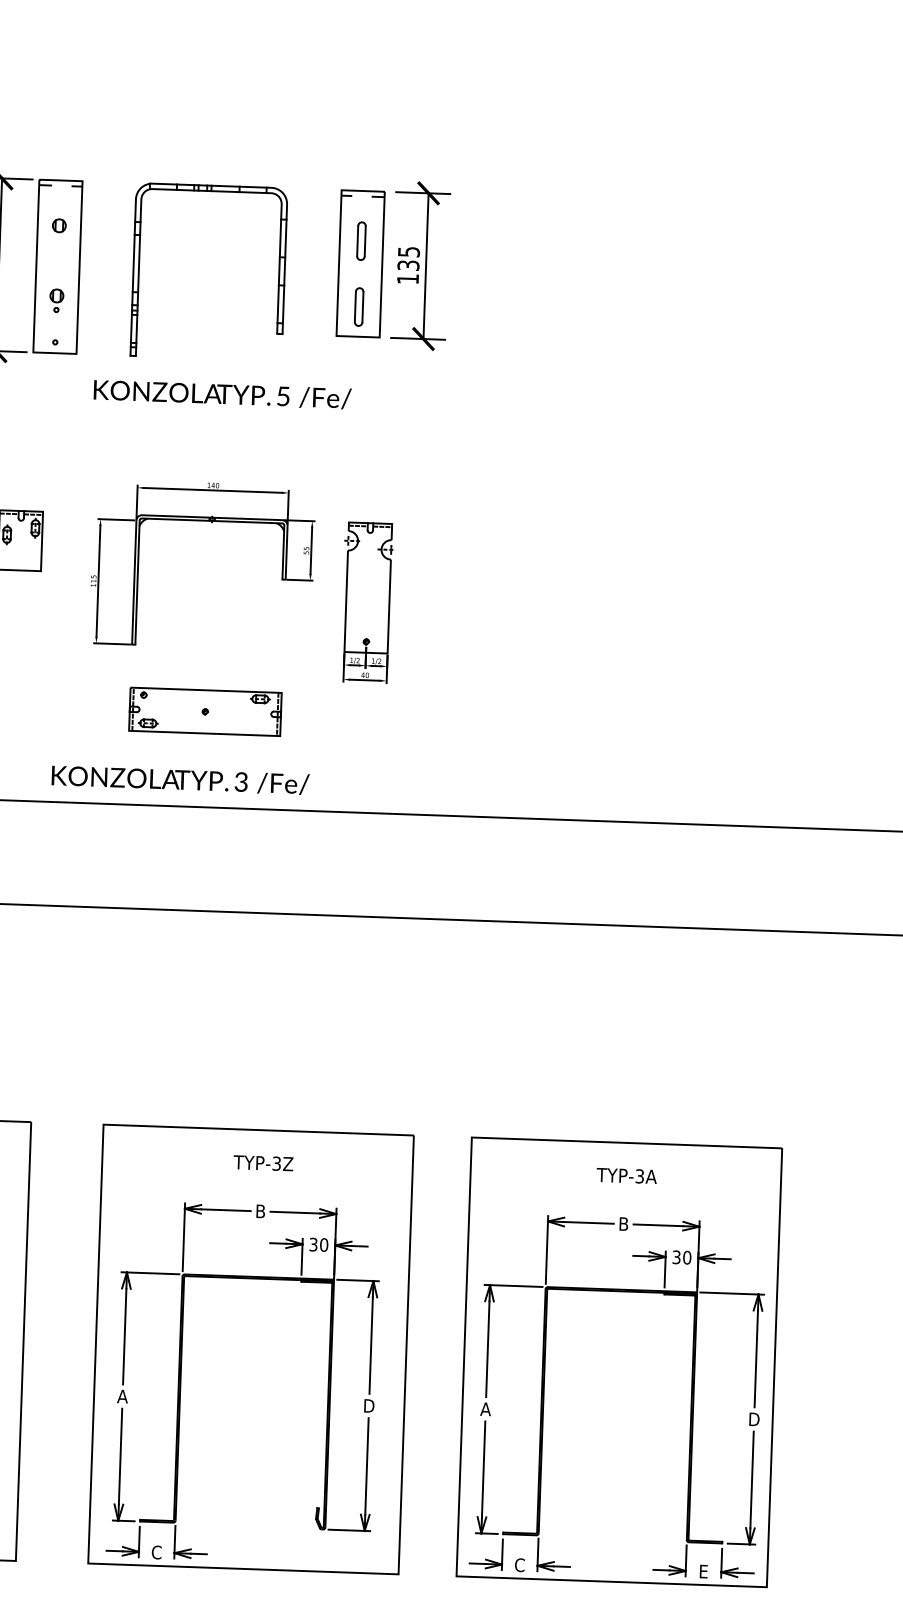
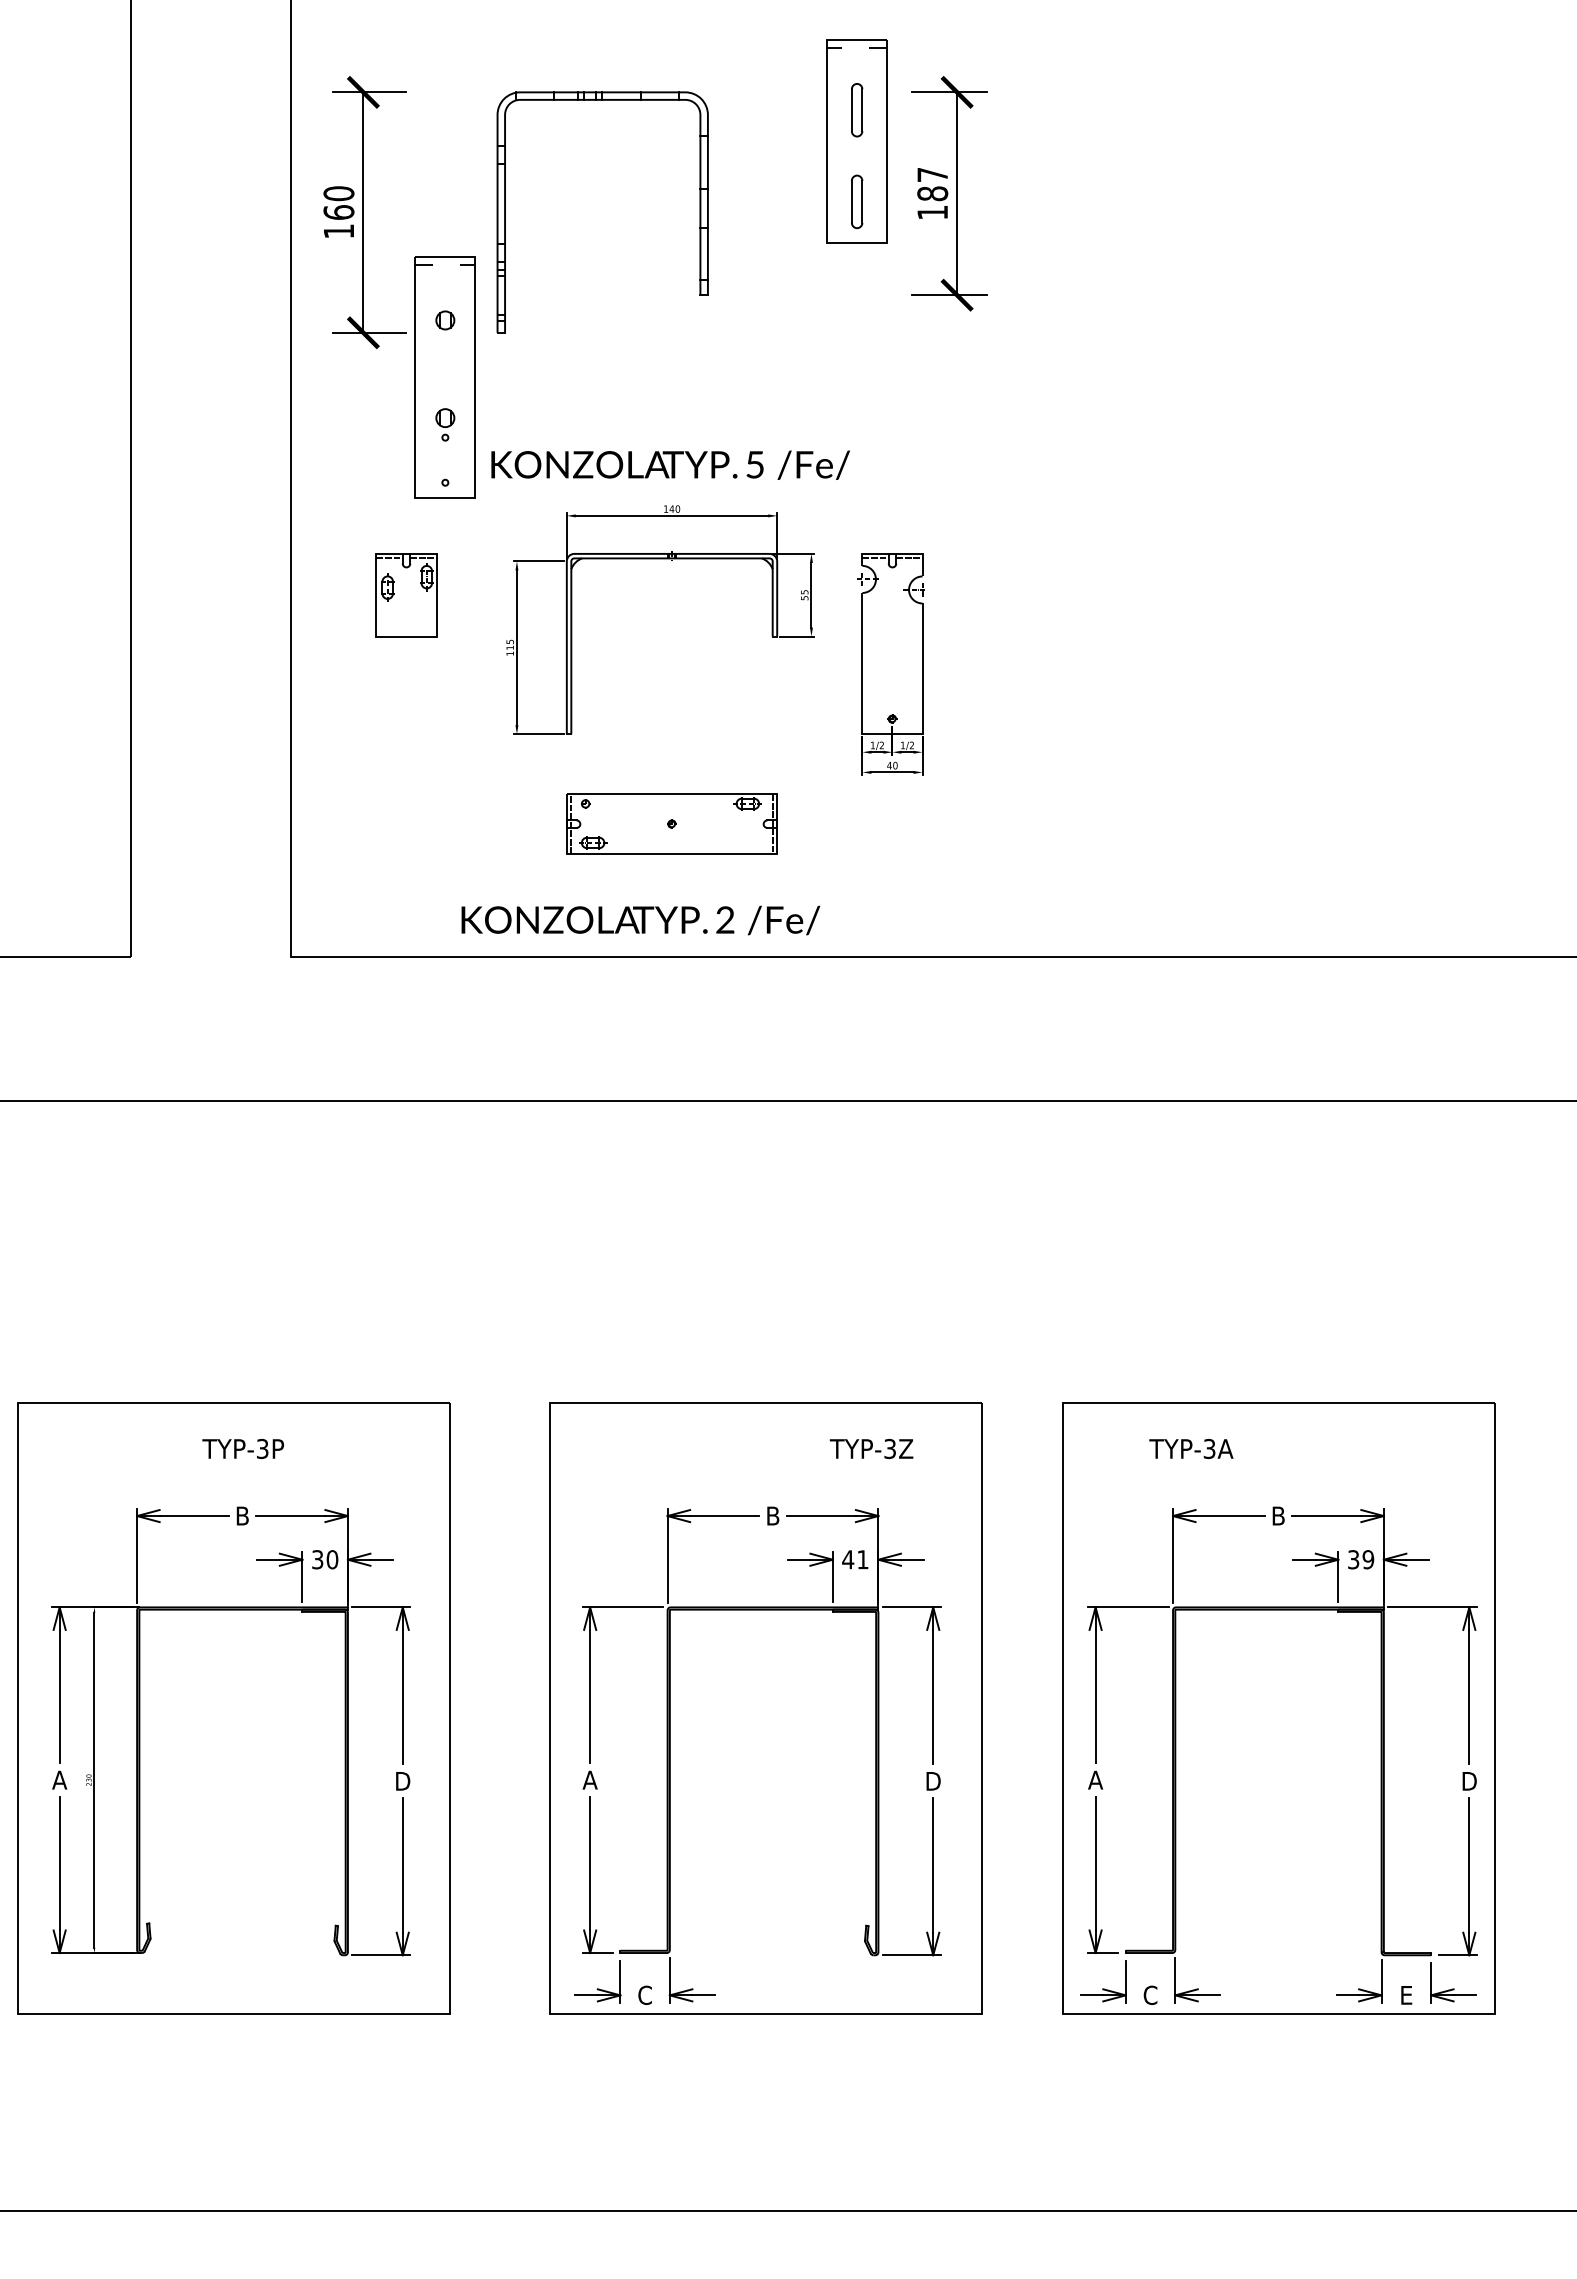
text: (408, 258) -> (932, 184), 135 -> 187
part: (360, 263) -> (856, 141), moved
part: (57, 266) -> (444, 377), moved
part: (139, 269) -> (505, 212), moved
text: (222, 394) -> (670, 464), moved
text: (241, 782) -> (725, 920), 3 -> 2
text: (263, 1162) -> (871, 1448), moved
text: (626, 1176) -> (1191, 1449), moved
text: (318, 1244) -> (855, 1559), 30 -> 41
text: (687, 1257) -> (1368, 1559), 30 -> 39

